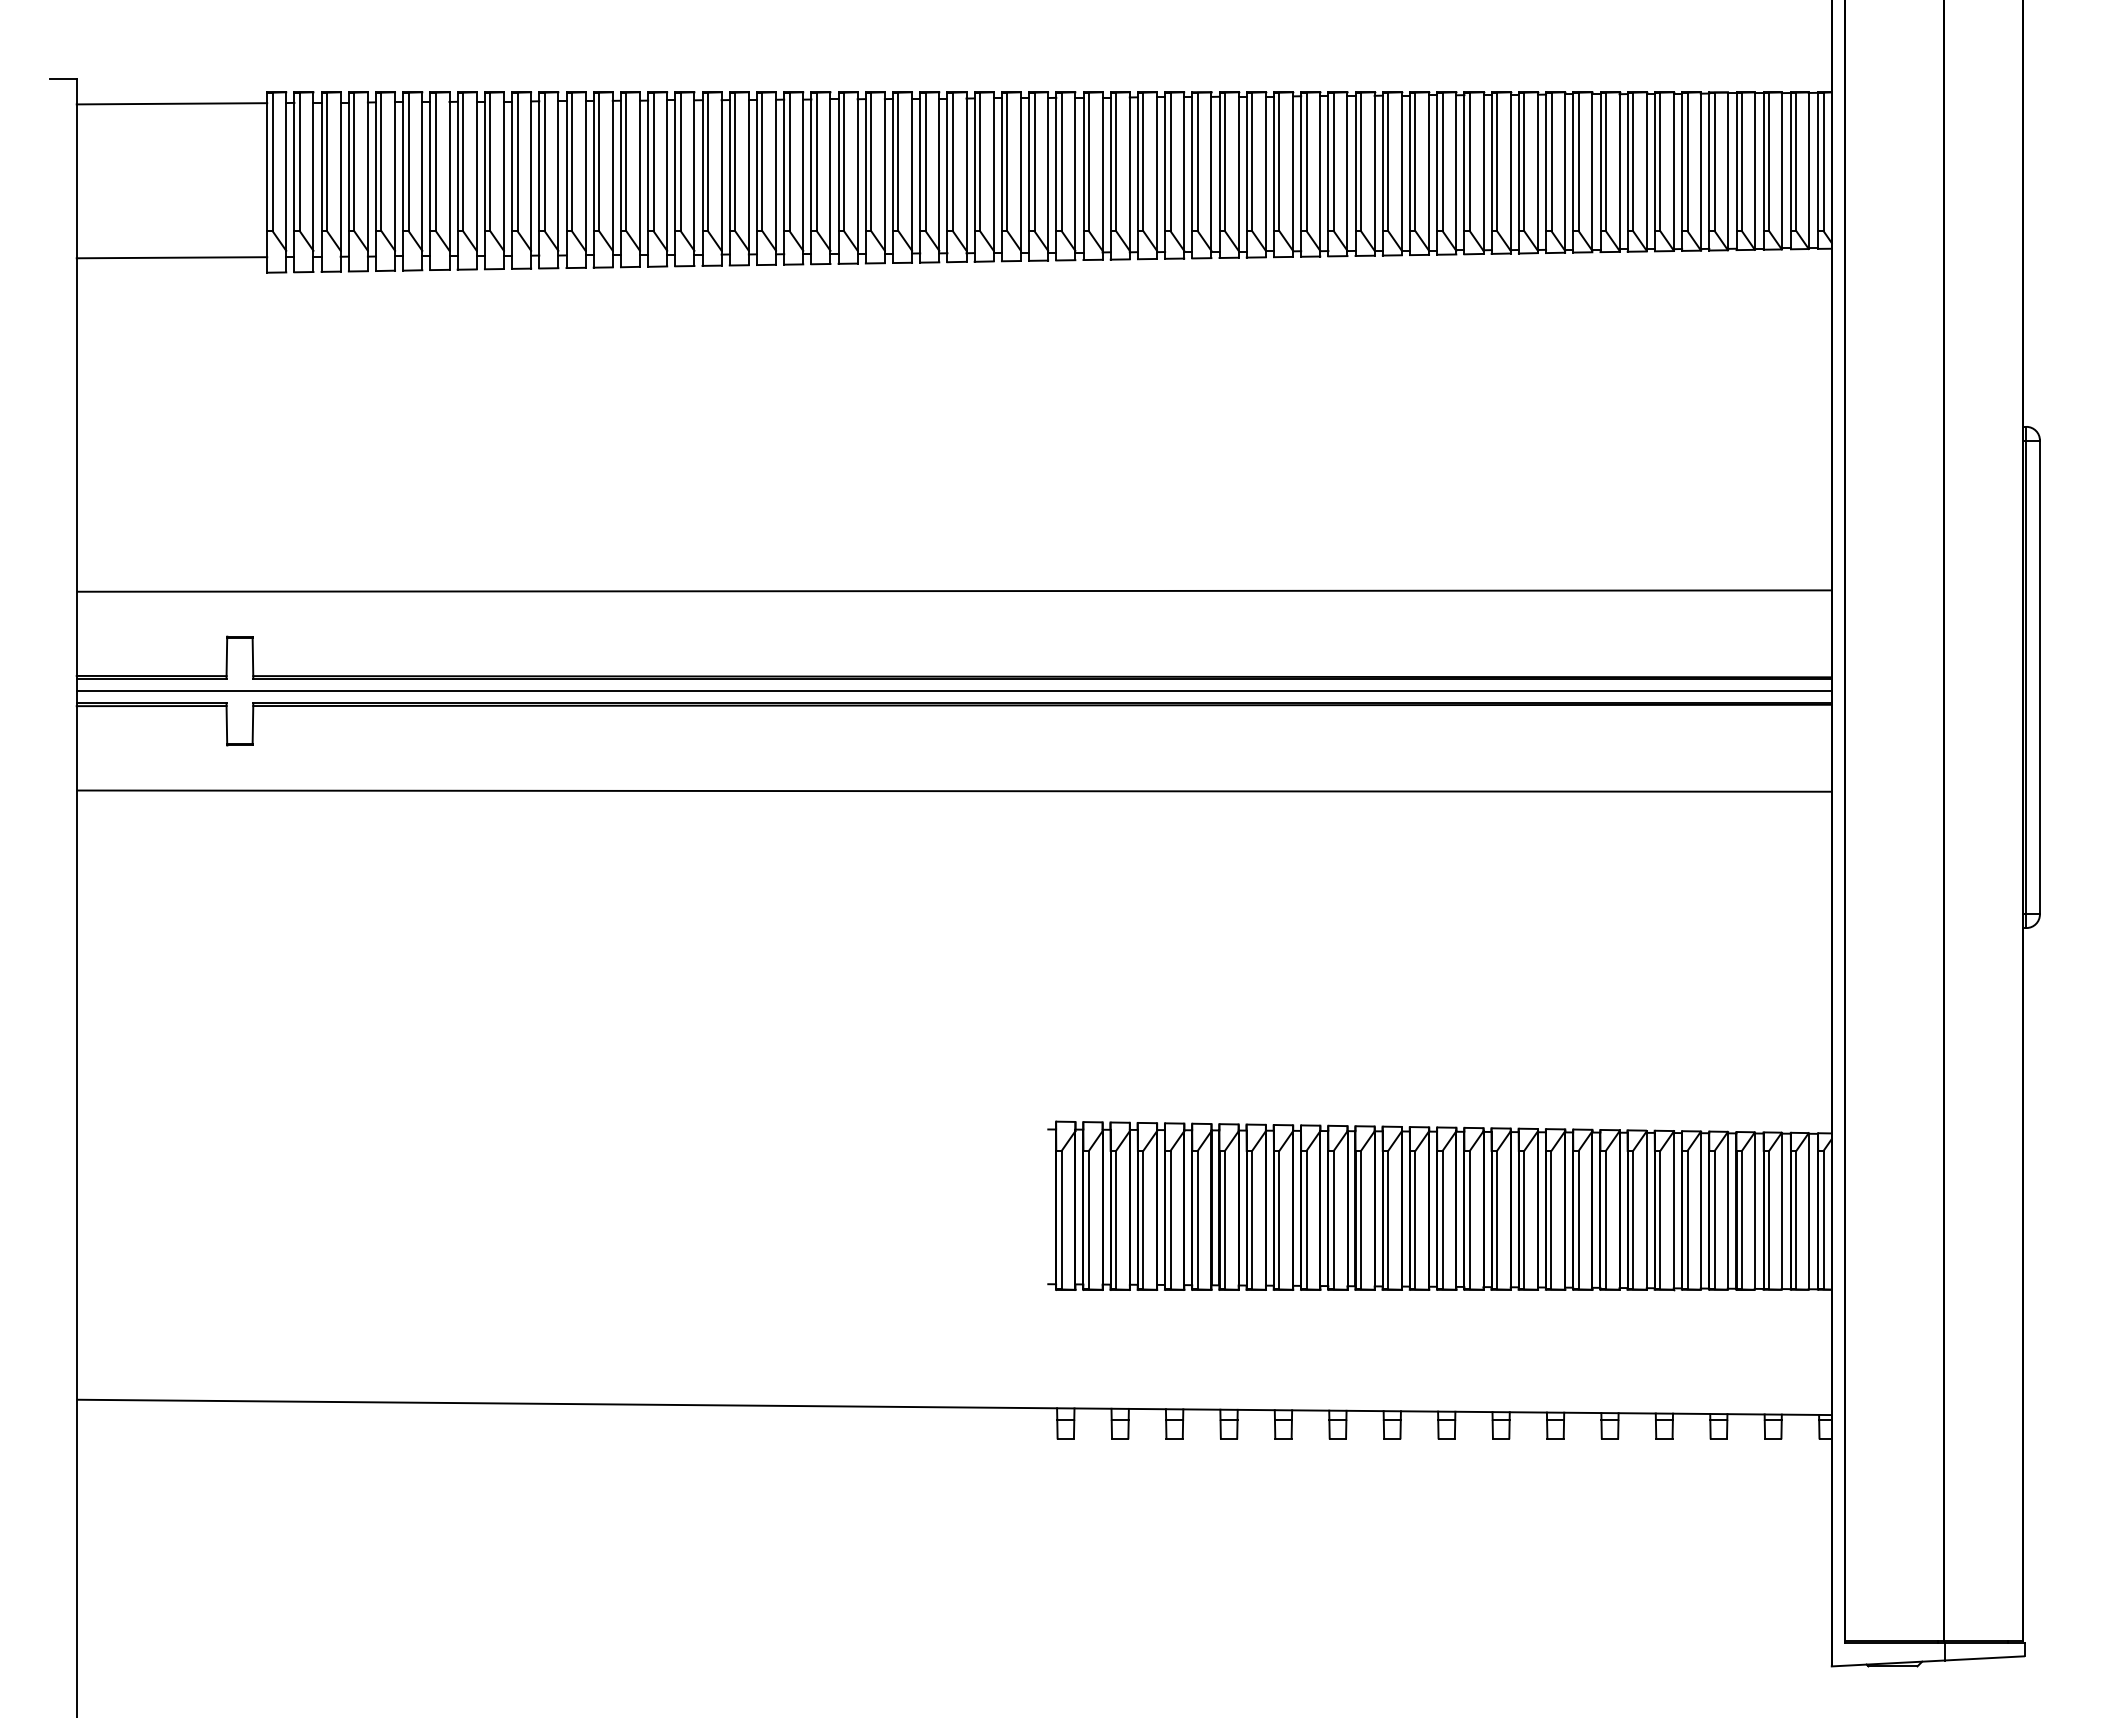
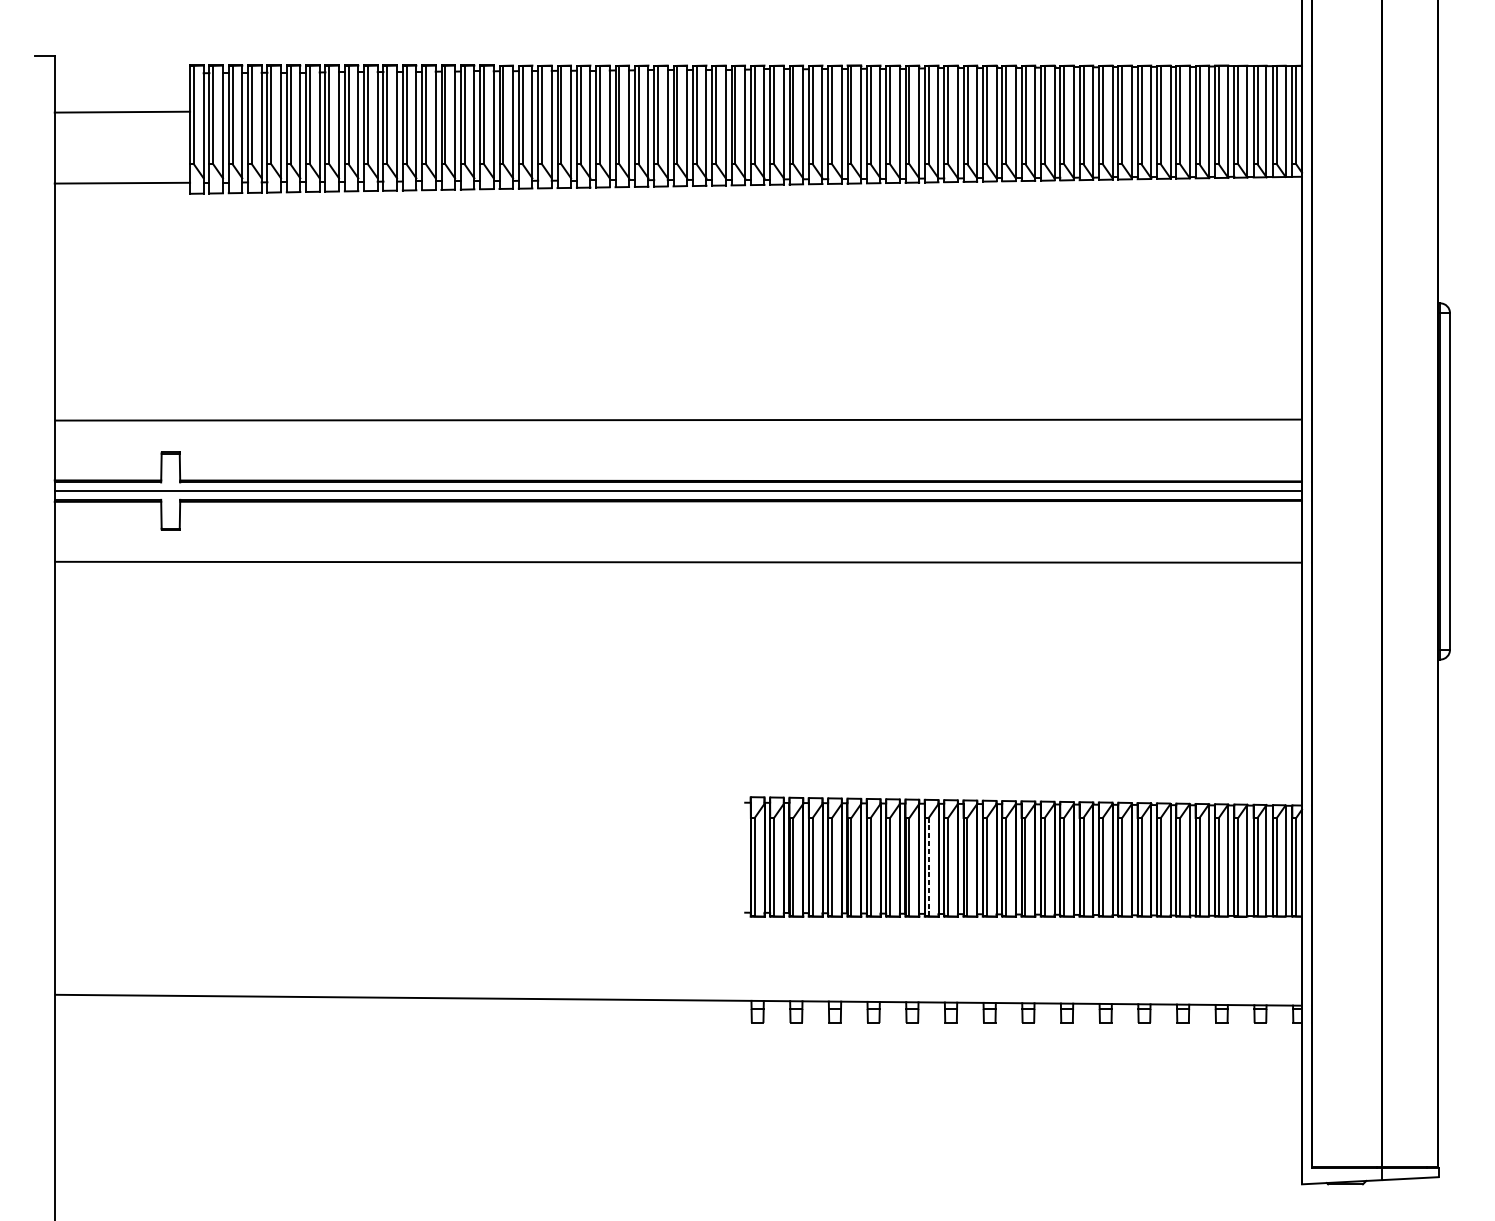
line: (171, 103) -> (122, 111), moved
line: (1306, 1219) -> (928, 866), solid -> dashed

